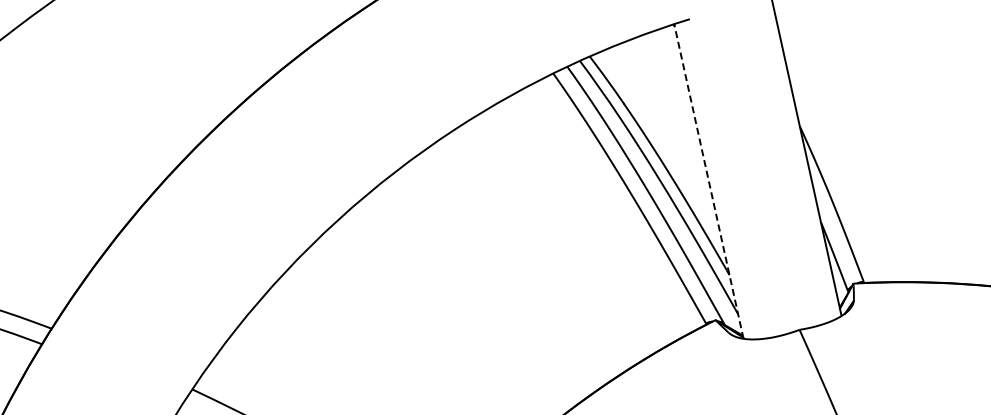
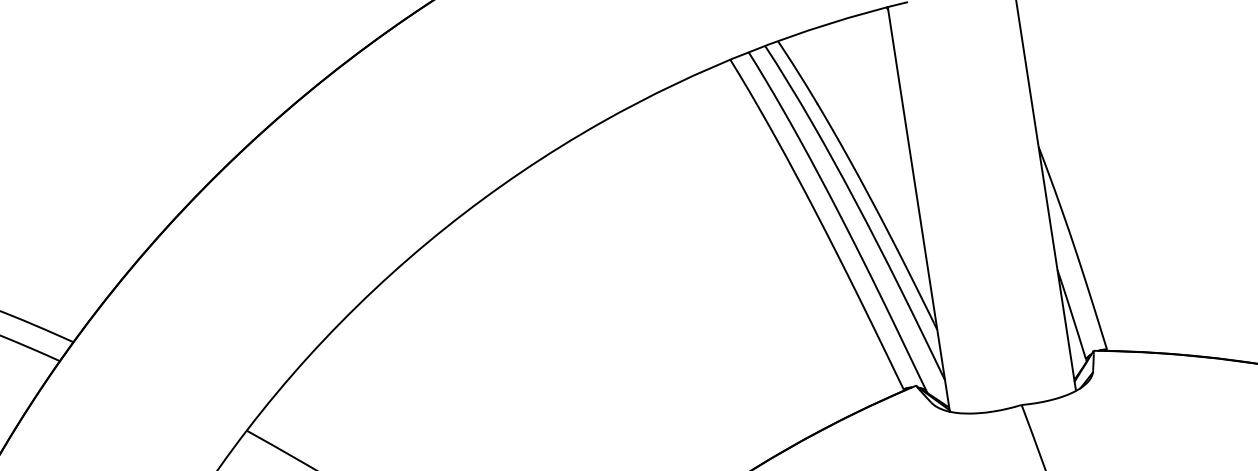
line: (708, 181) -> (918, 209), dashed -> solid

